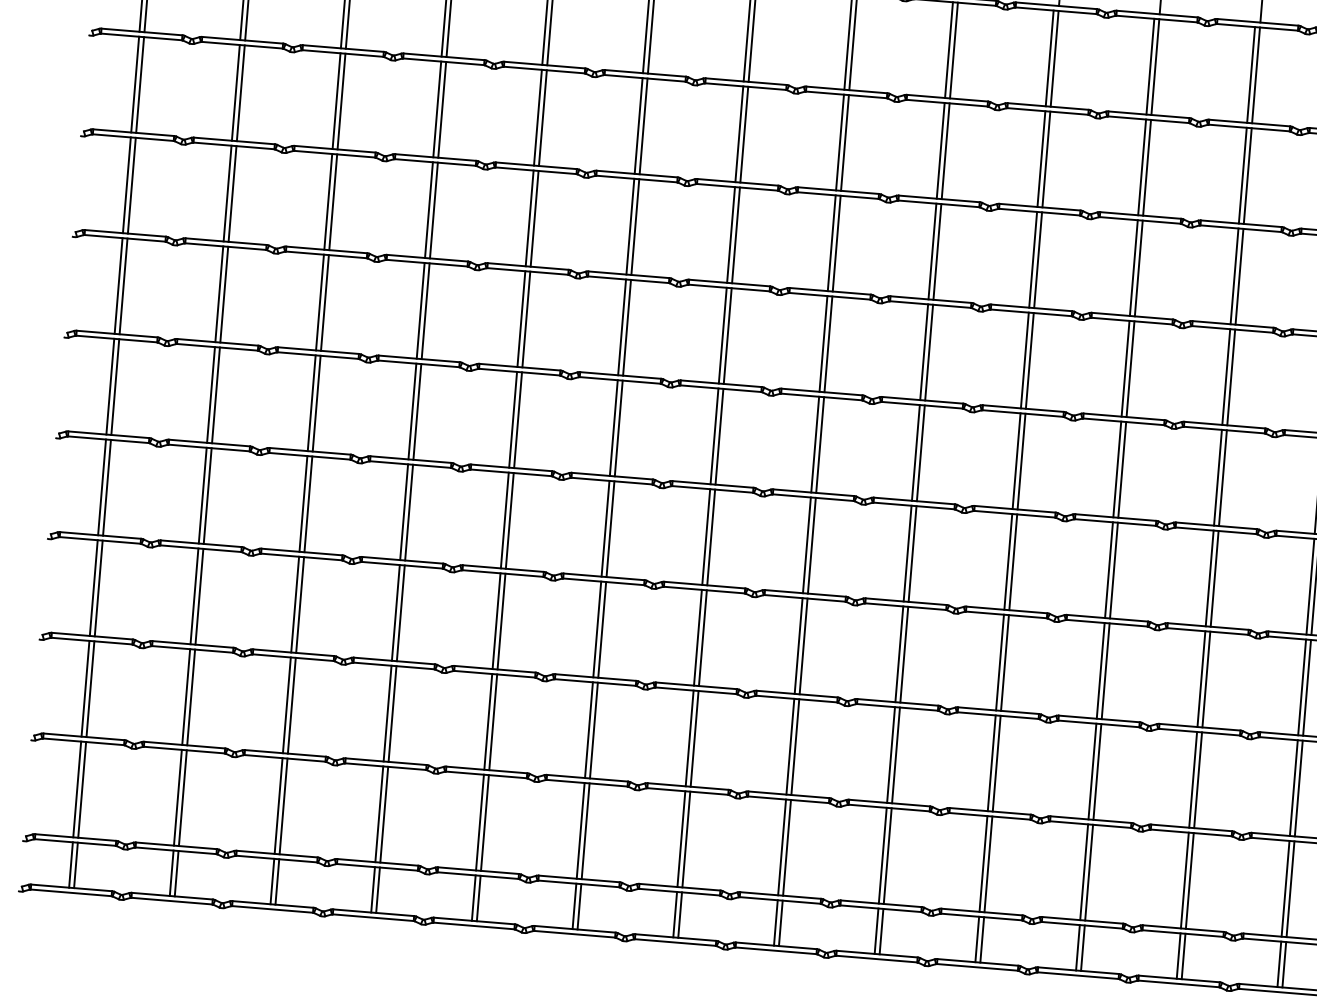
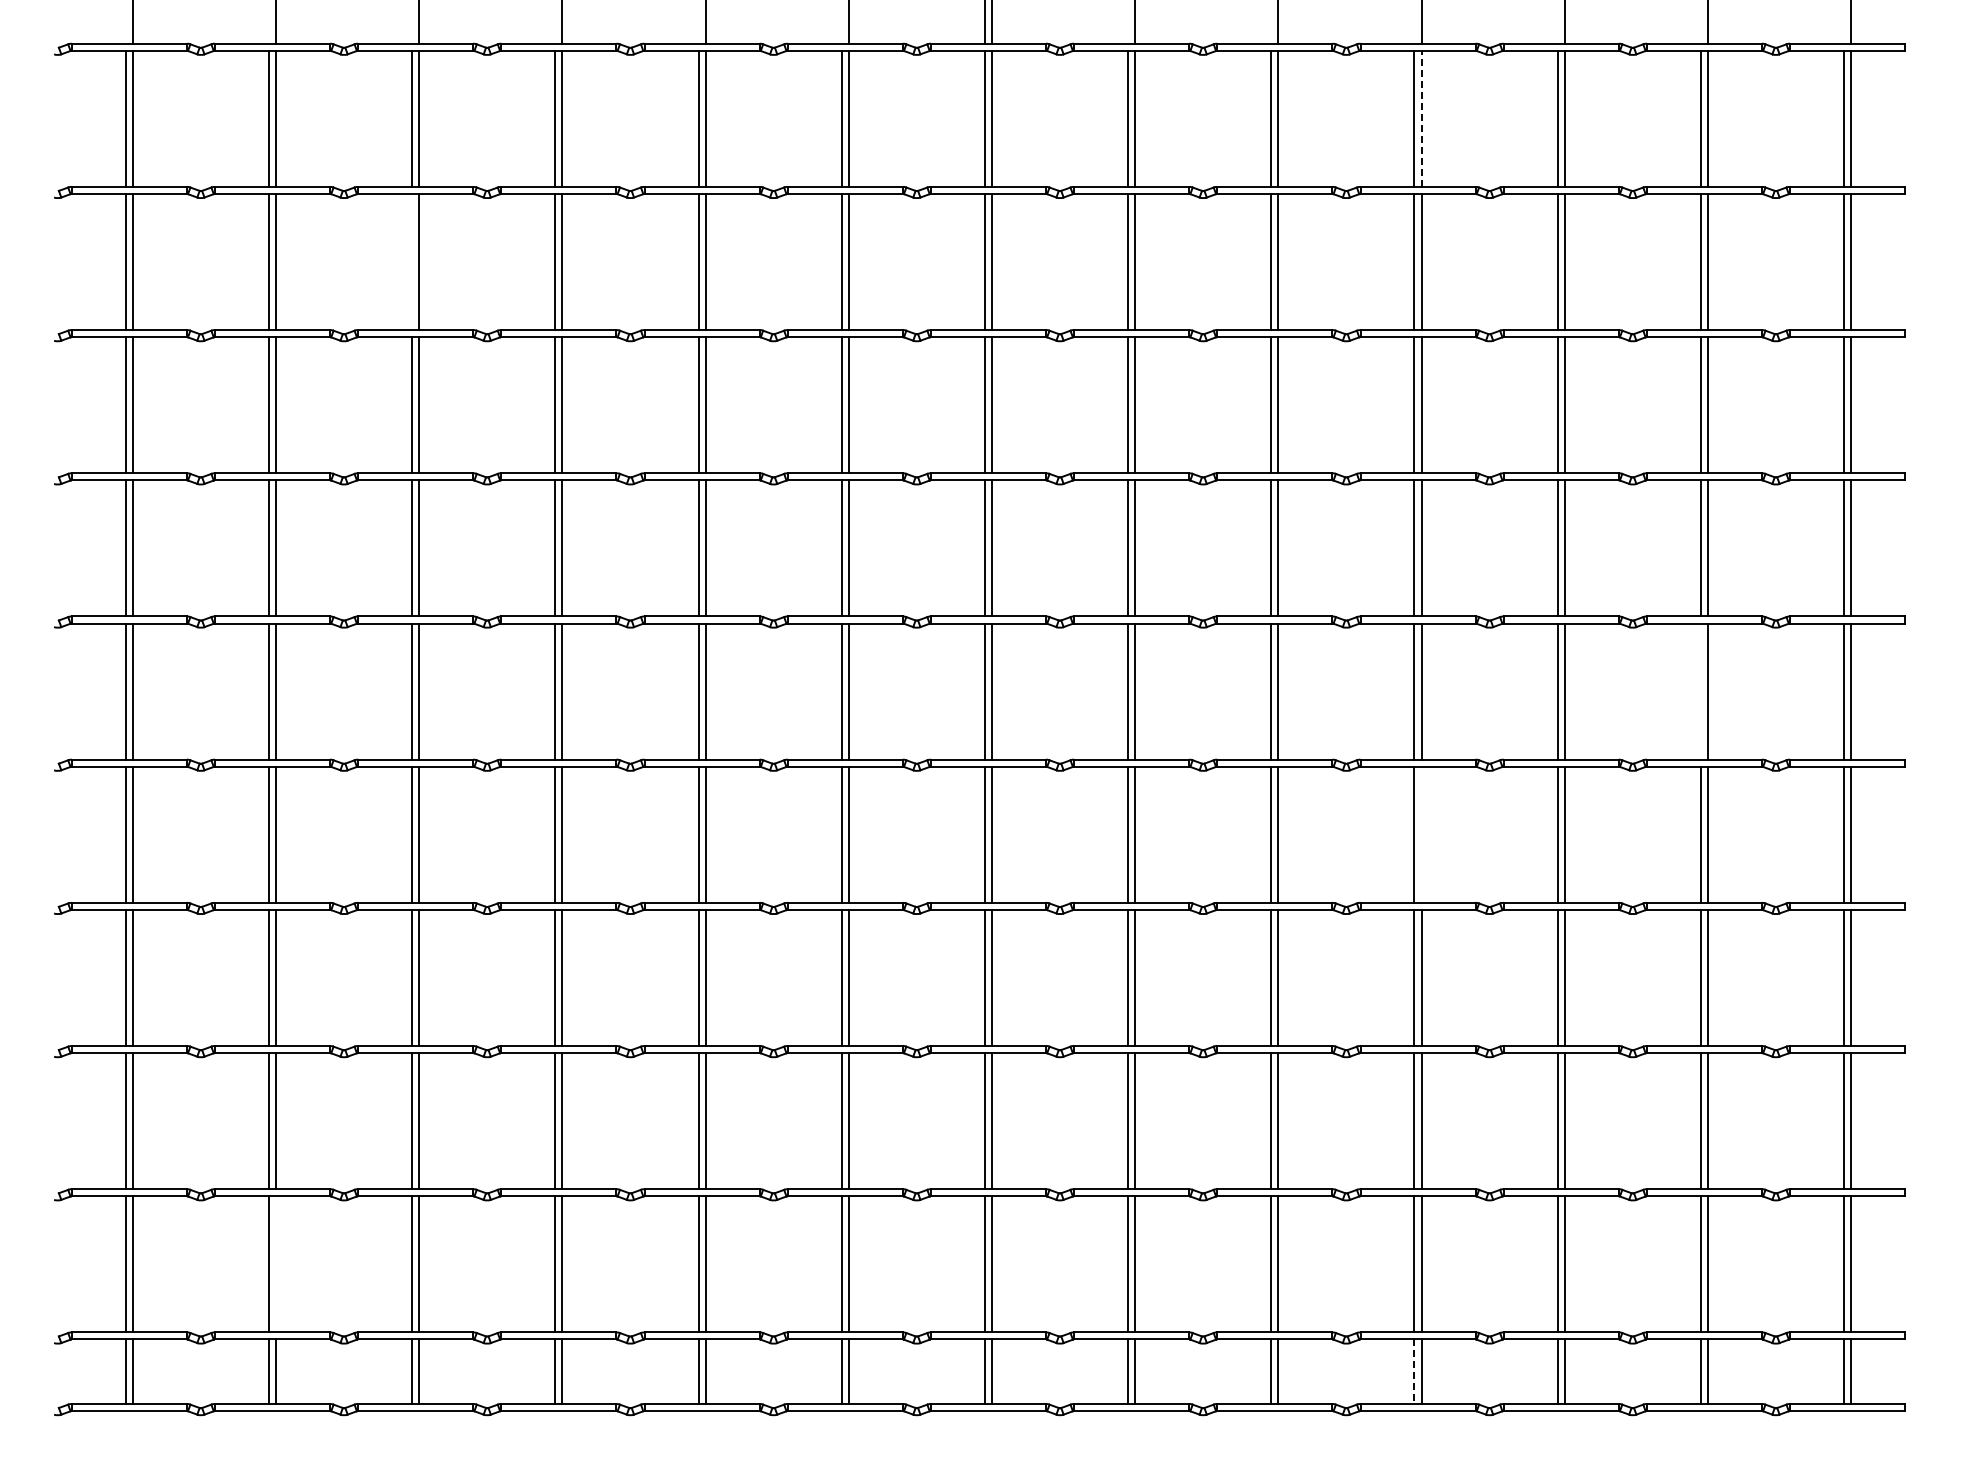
line: (1054, 58) -> (1421, 118), solid -> dashed
line: (336, 100) -> (412, 261), removed
line: (1217, 477) -> (1700, 691), removed
line: (1013, 562) -> (1421, 834), removed
line: (183, 798) -> (276, 1264), removed
line: (977, 940) -> (1414, 1372), solid -> dashed

